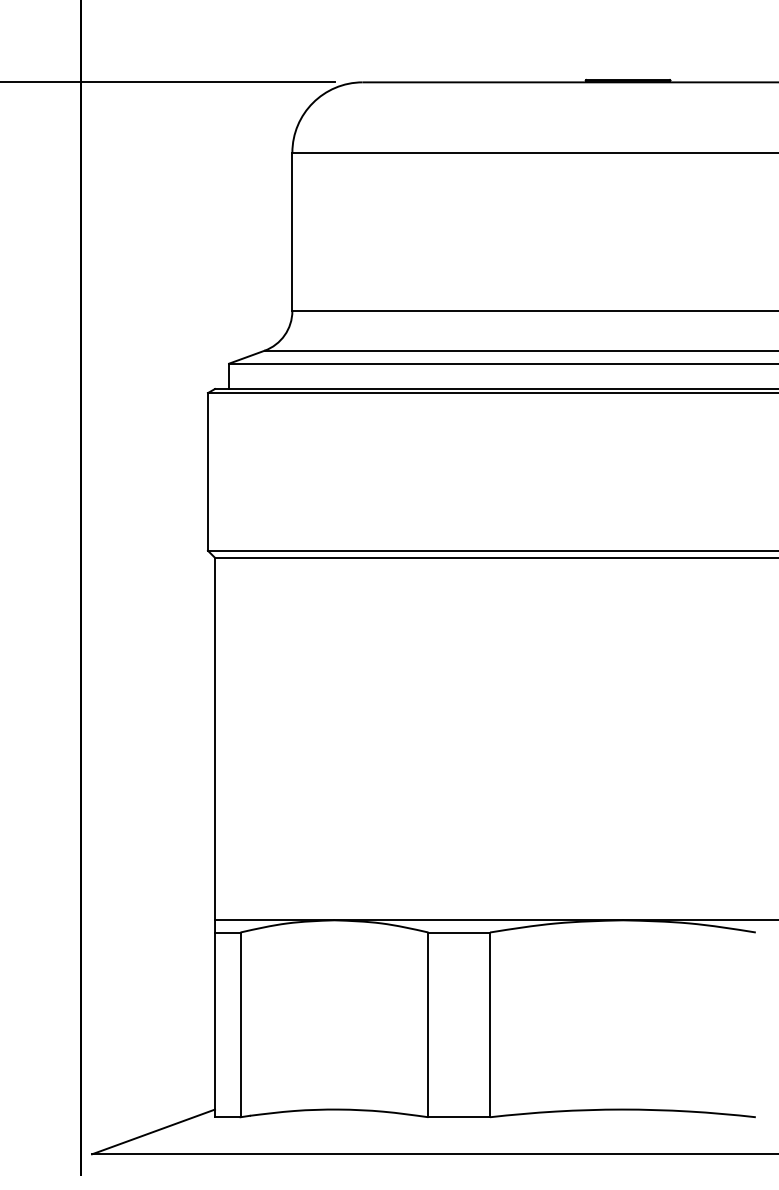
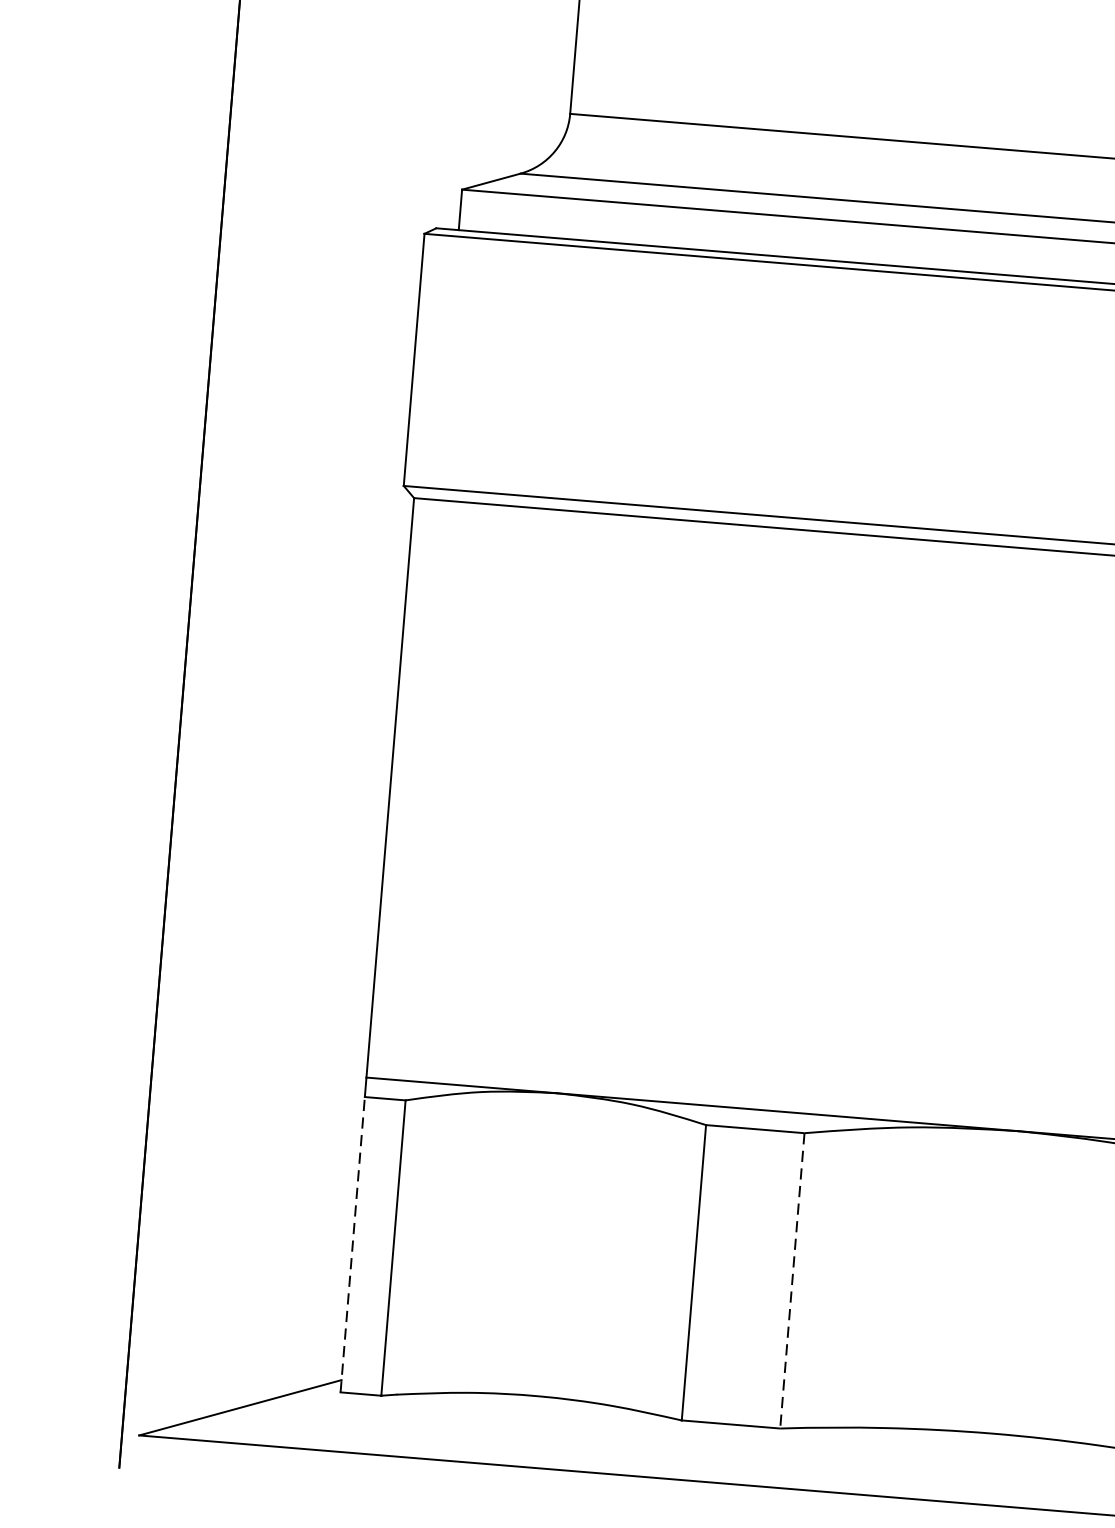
line: (215, 1024) -> (353, 1244), solid -> dashed
line: (490, 1025) -> (793, 1281), solid -> dashed

